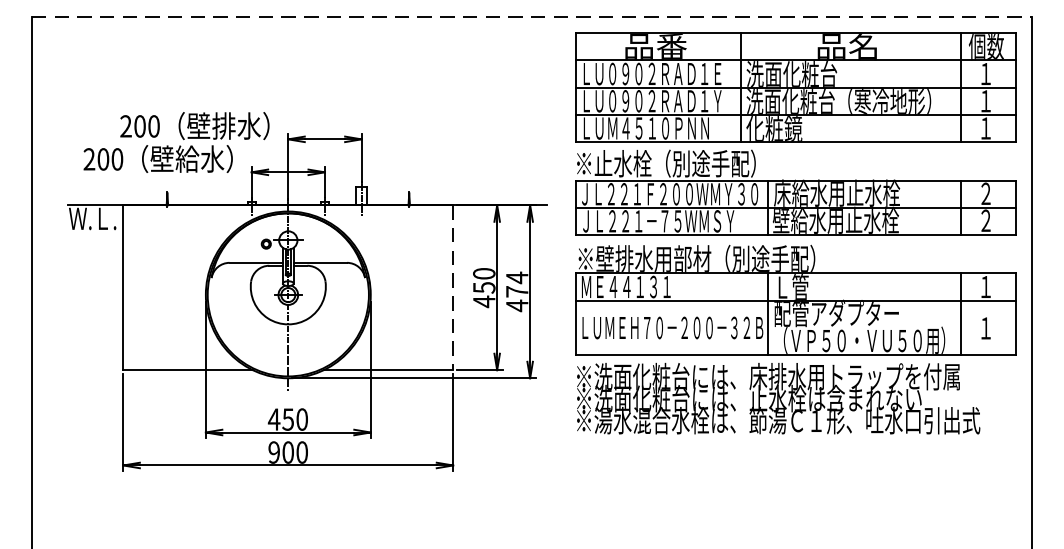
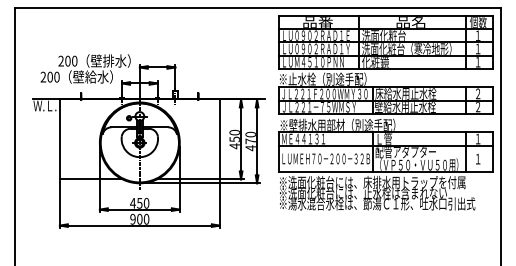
line: (530, 17) -> (257, 8), dashed -> solid
text: (516, 277) -> (250, 134), 474 -> 470
line: (452, 287) -> (219, 139), dashed -> solid

